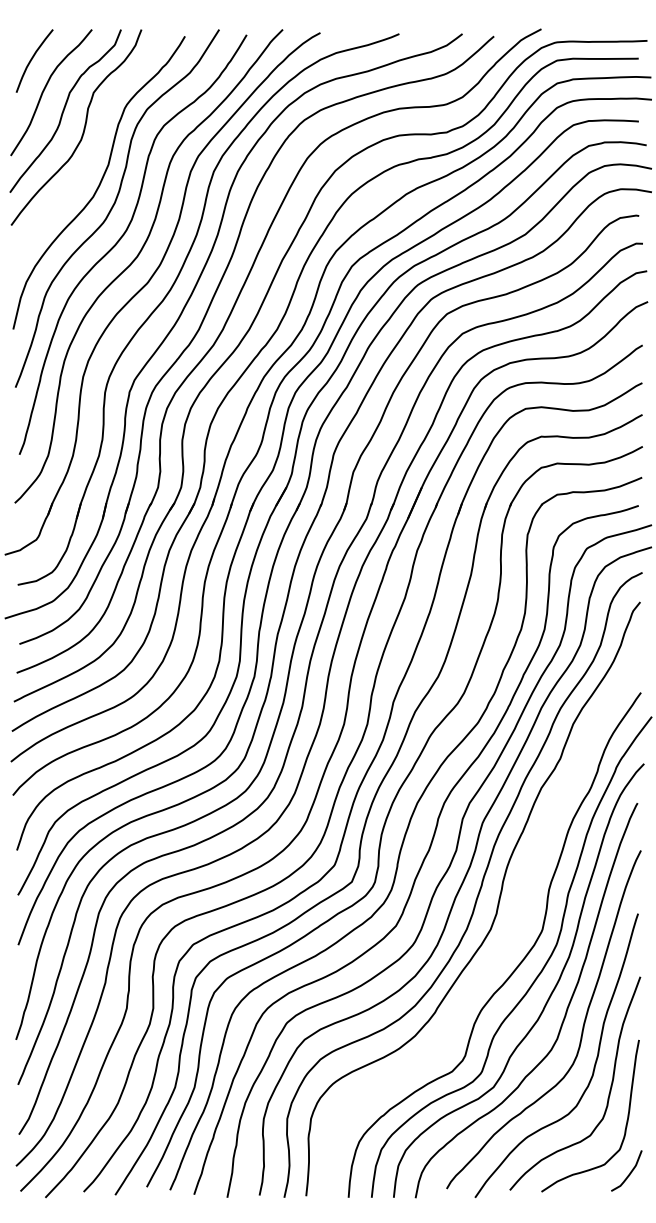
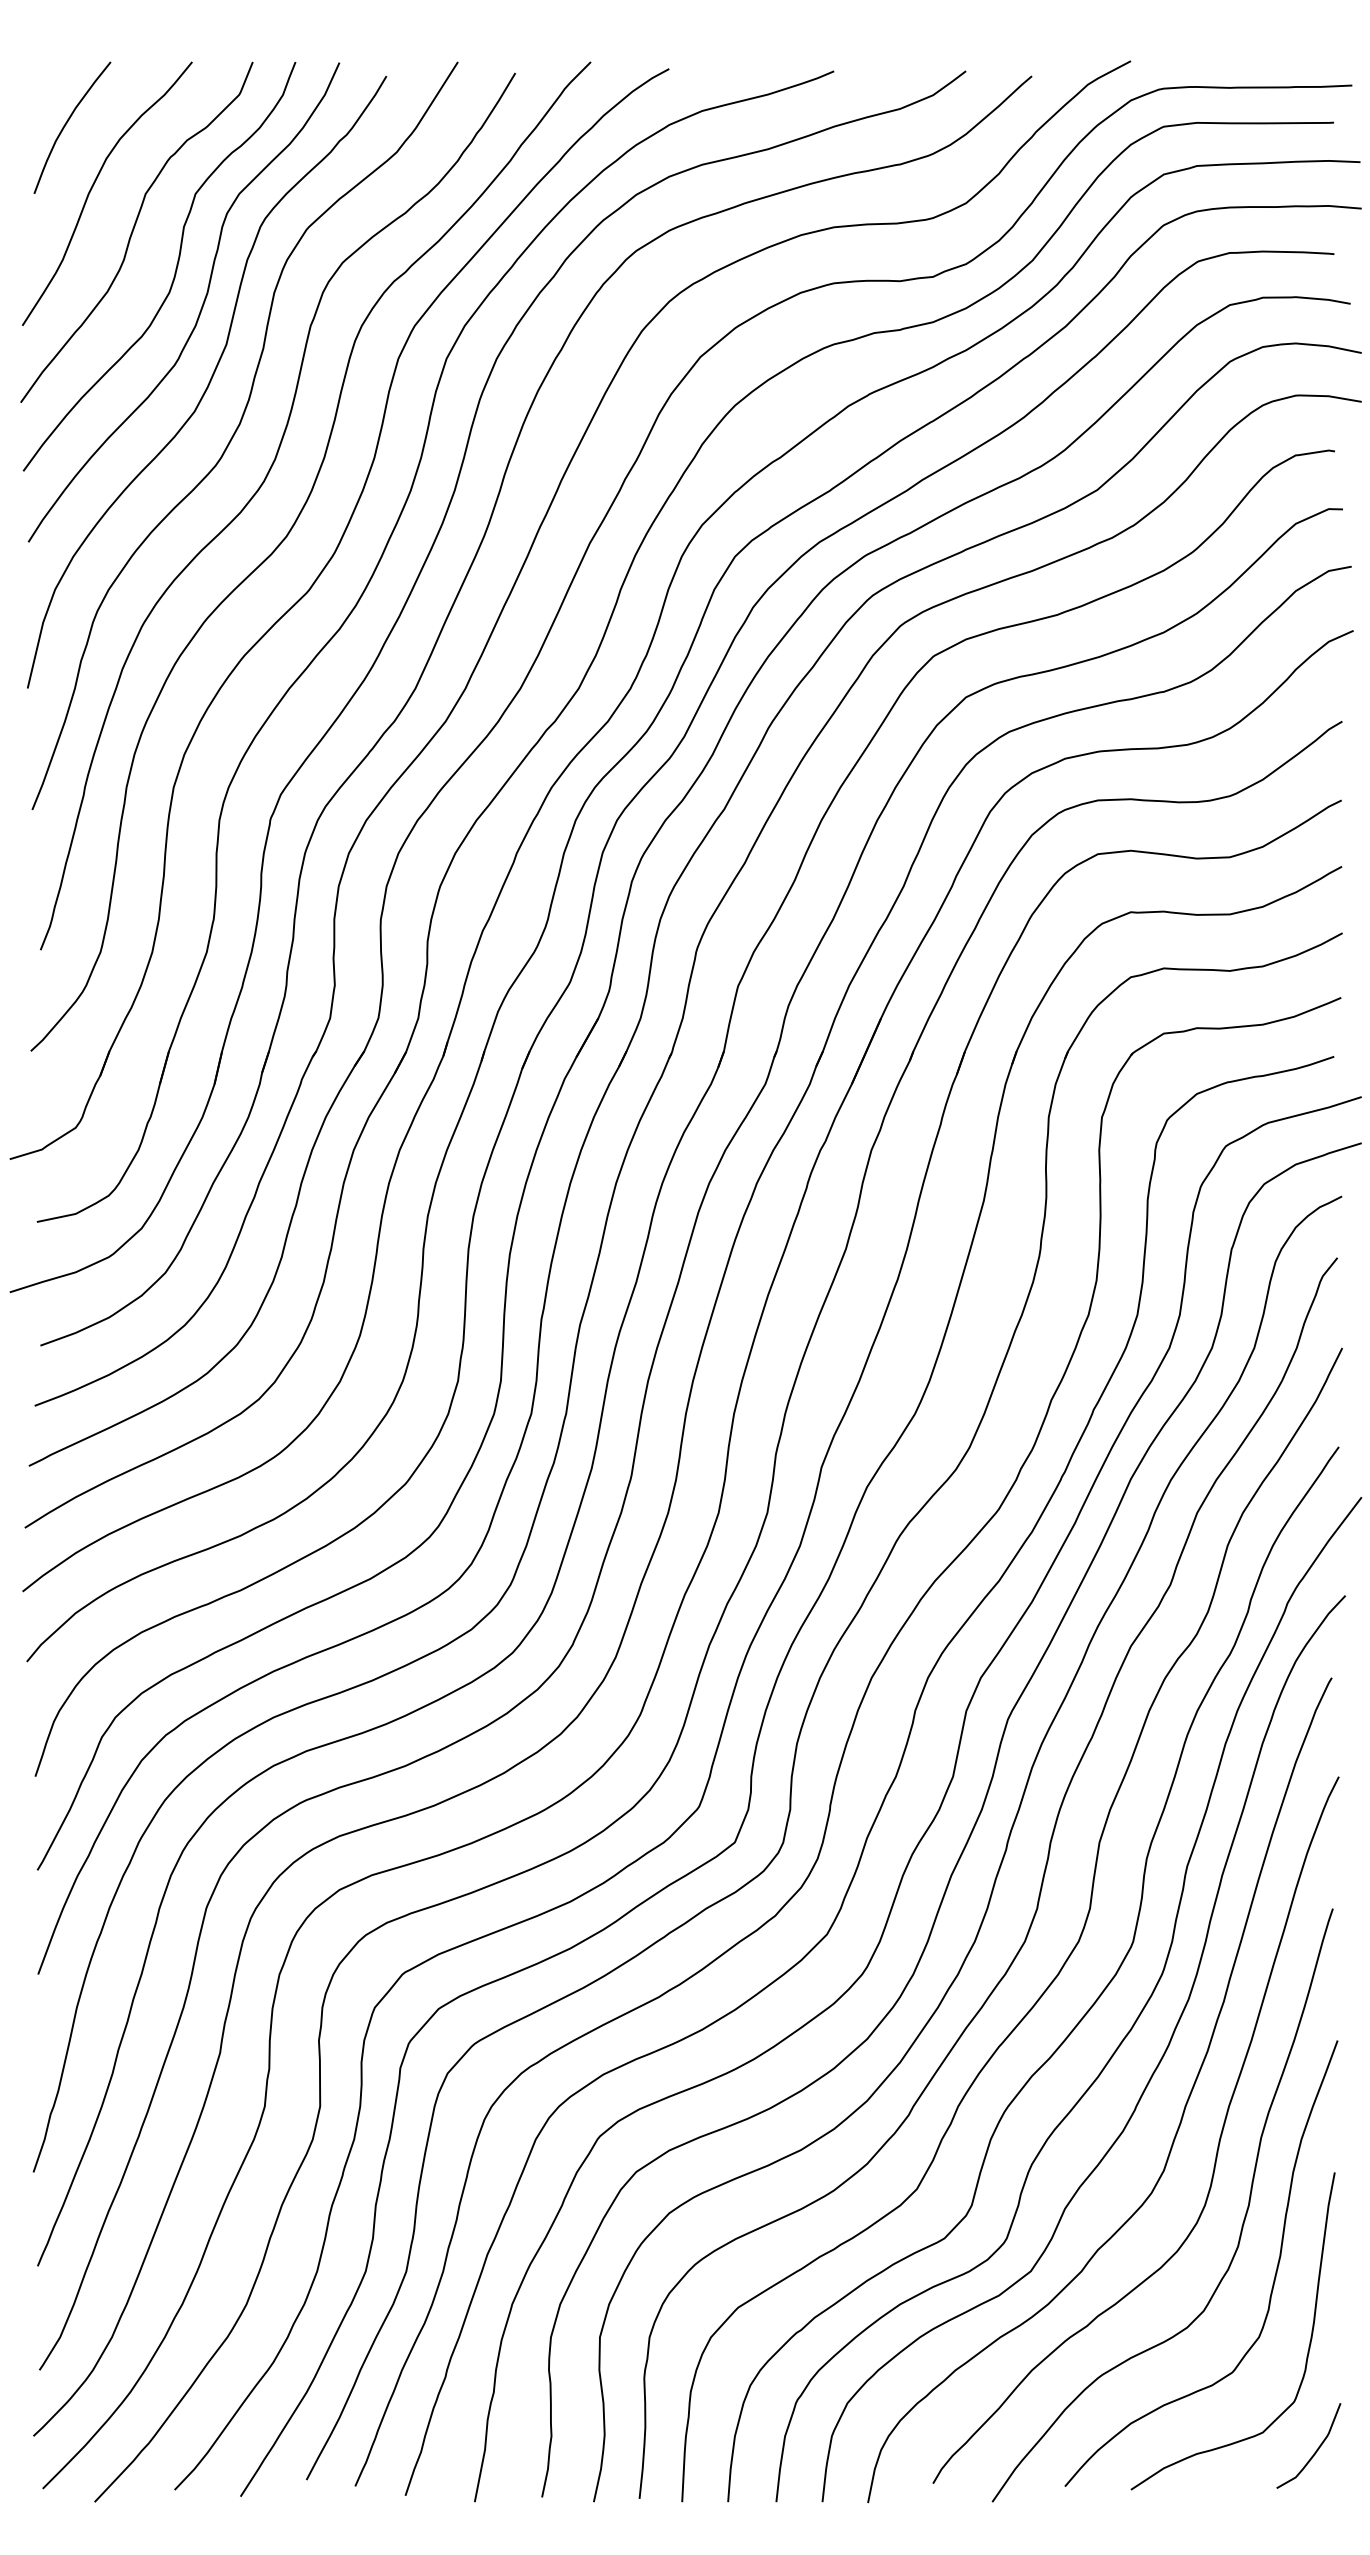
curve: (95, 147) -> (199, 308), added
curve: (510, 936) -> (1066, 1956), added

